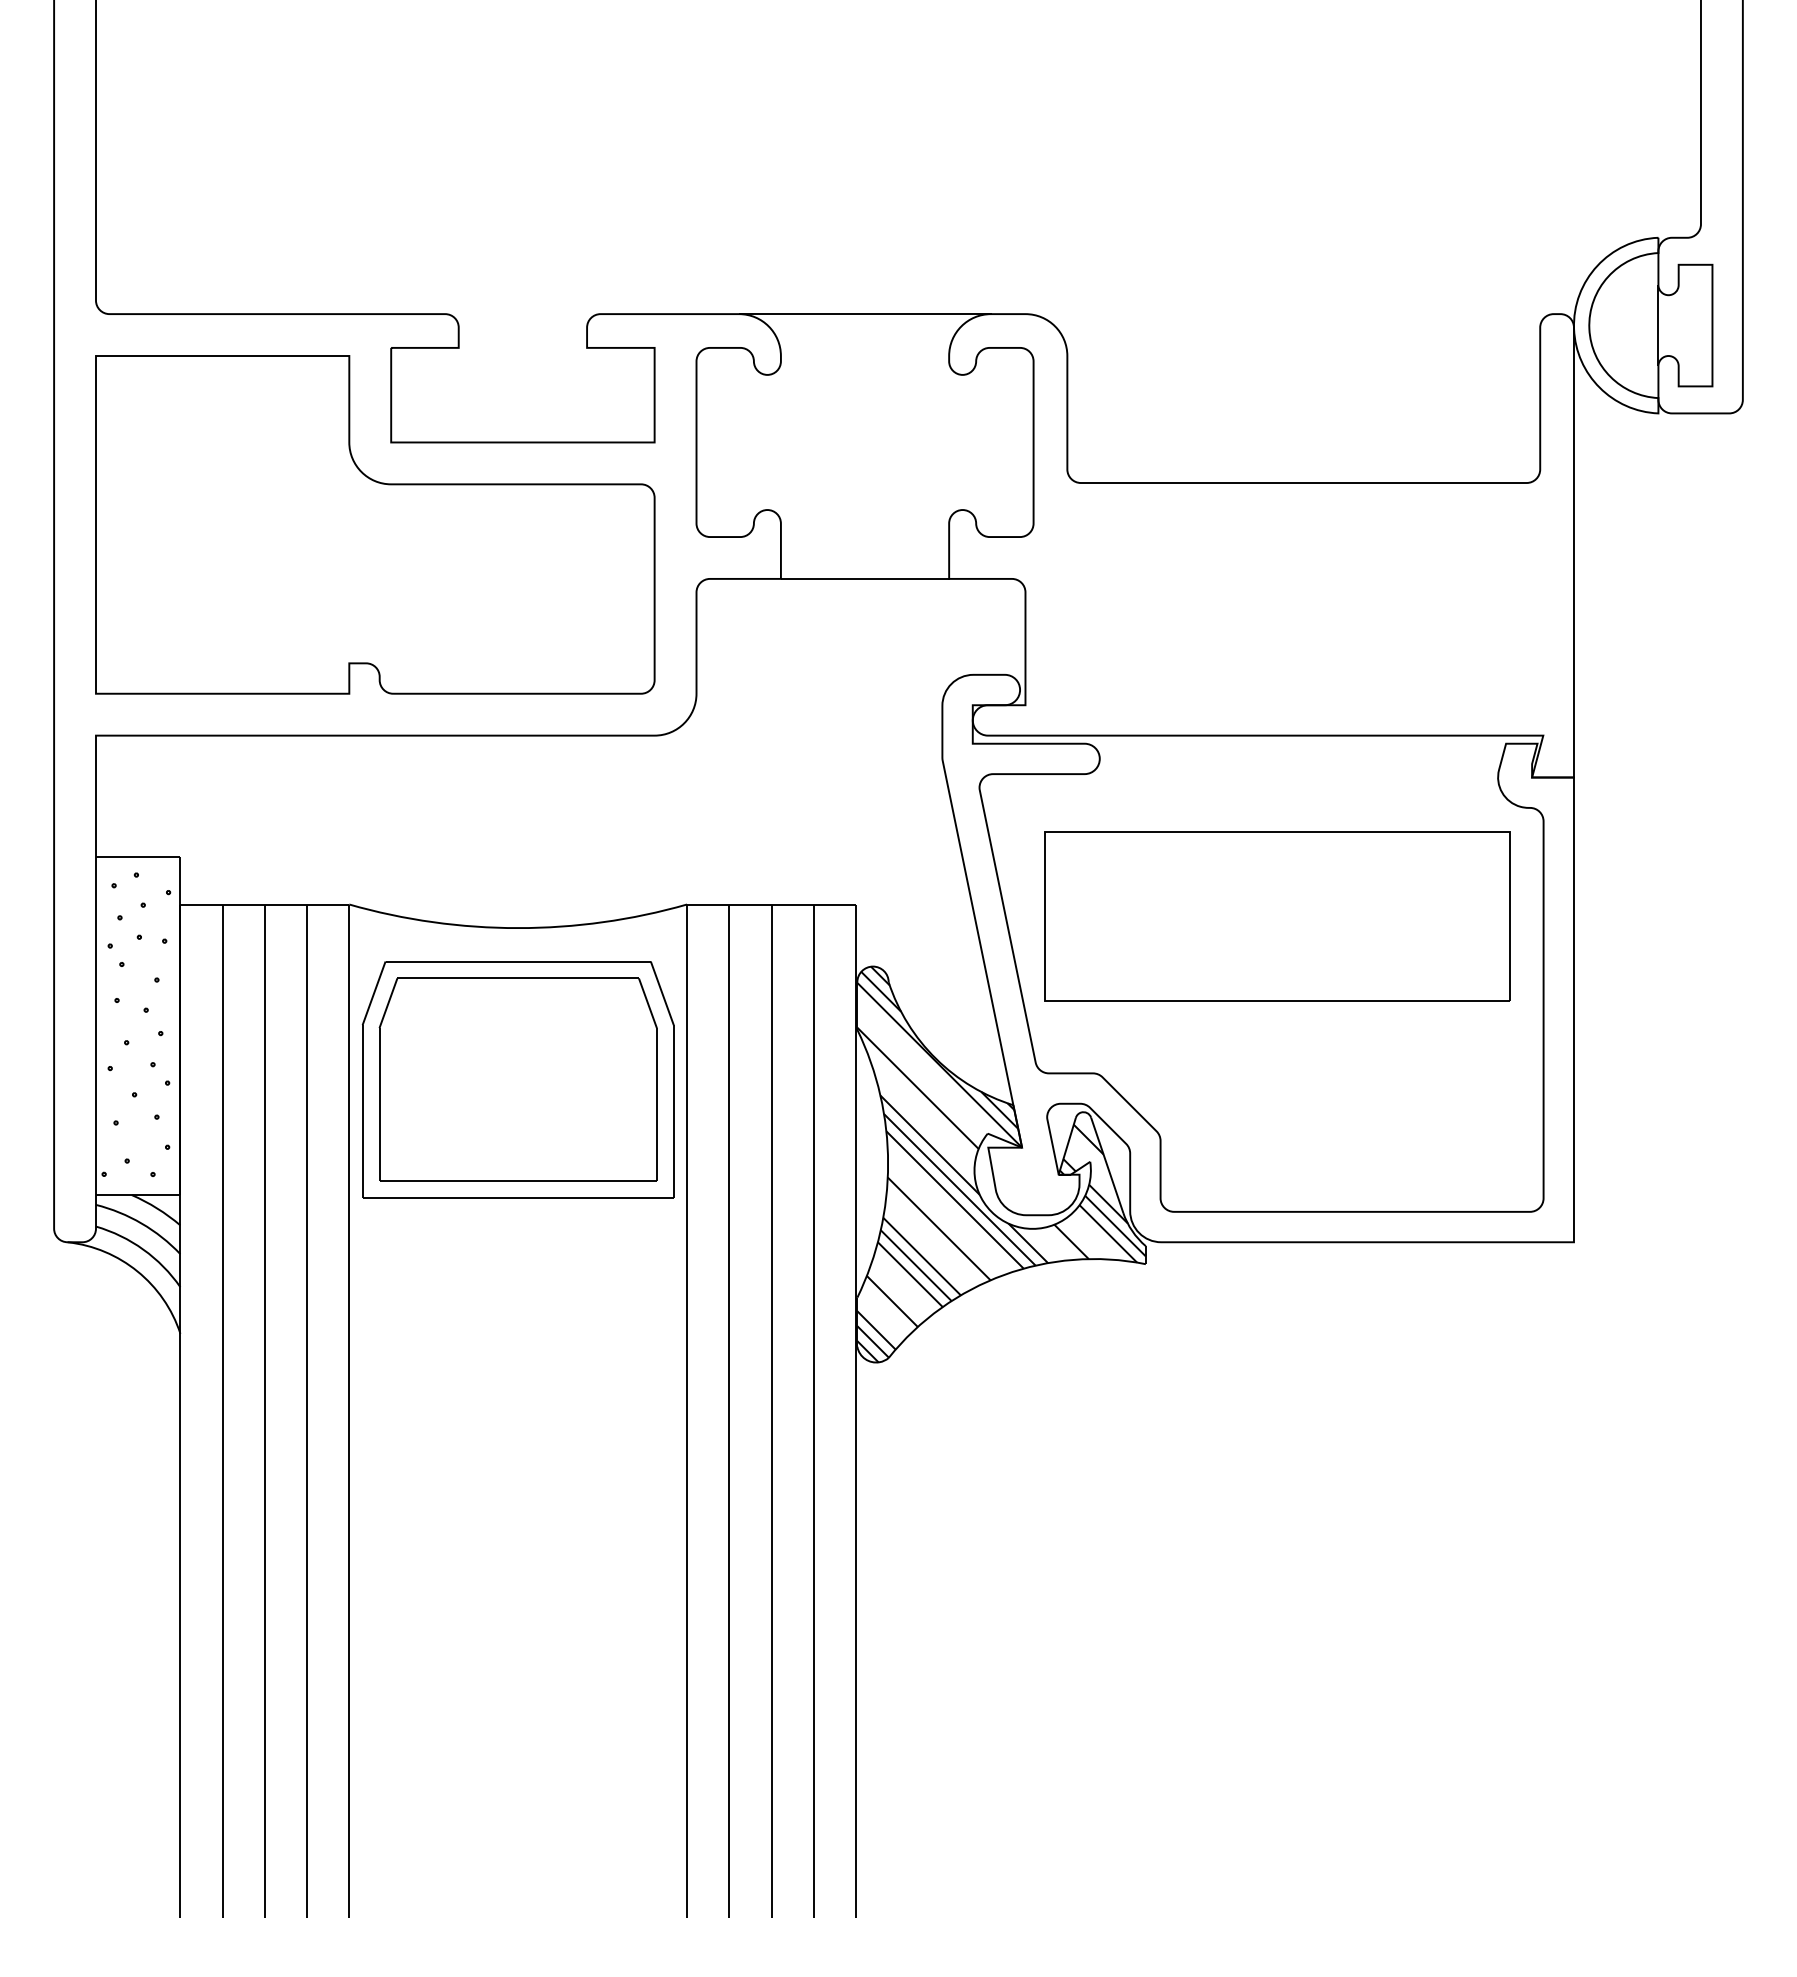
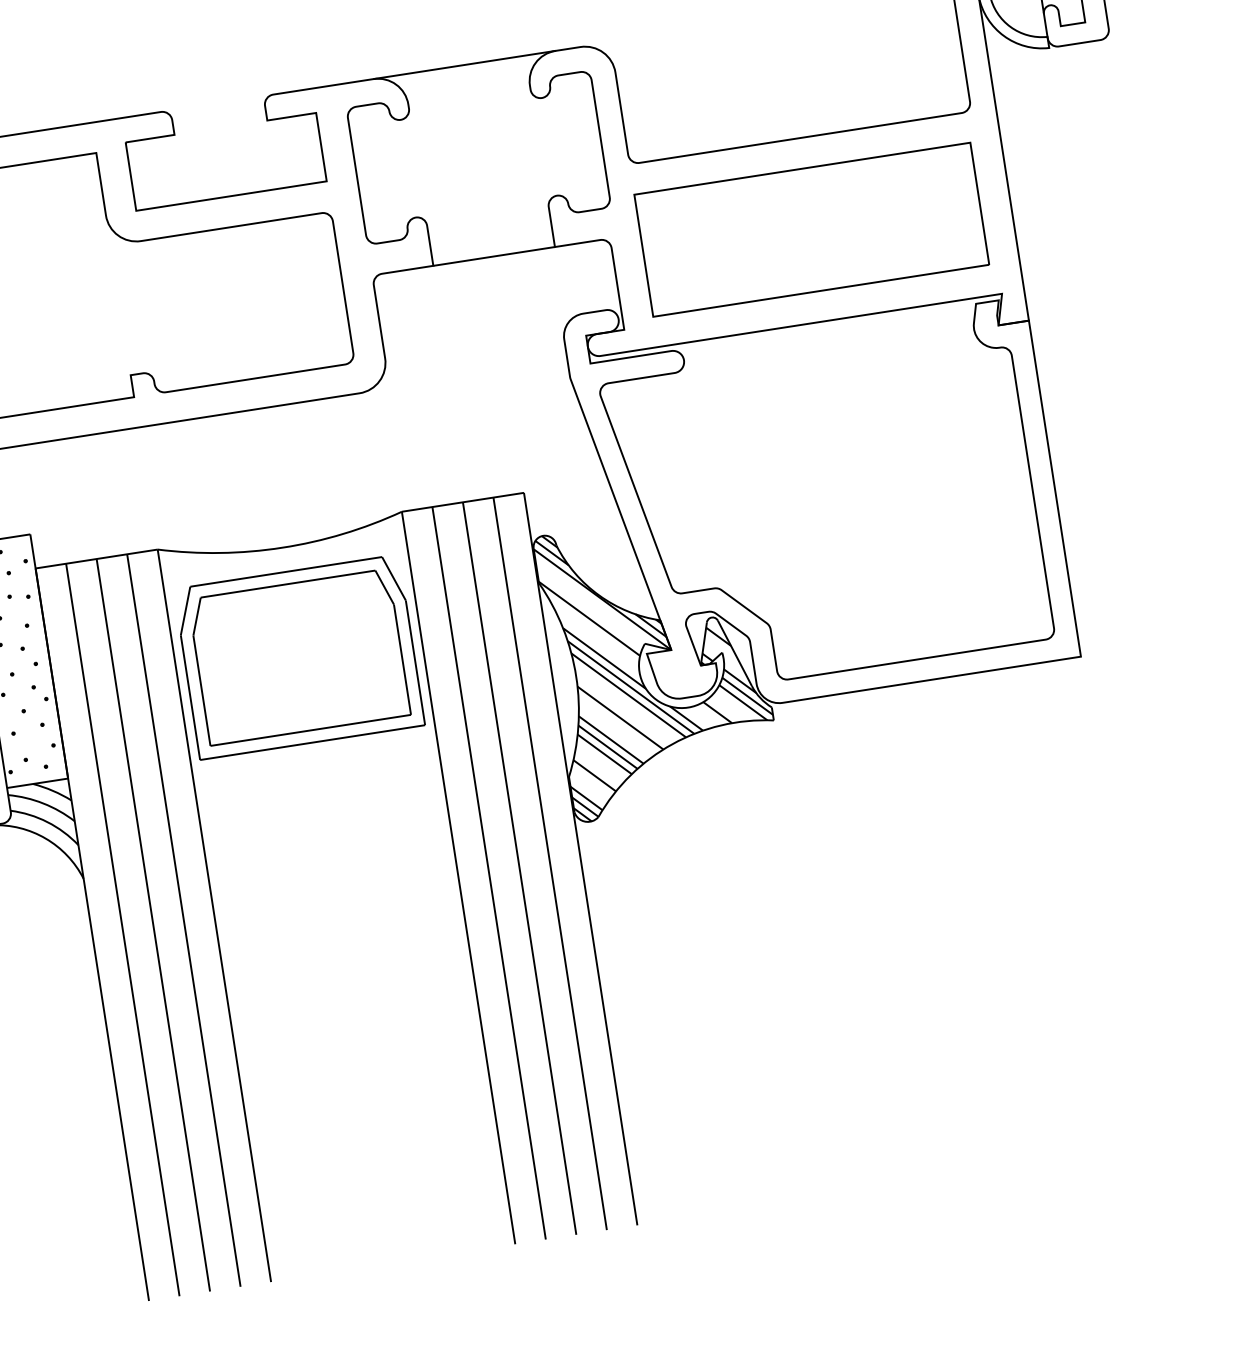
part: (1277, 916) -> (811, 229), moved

